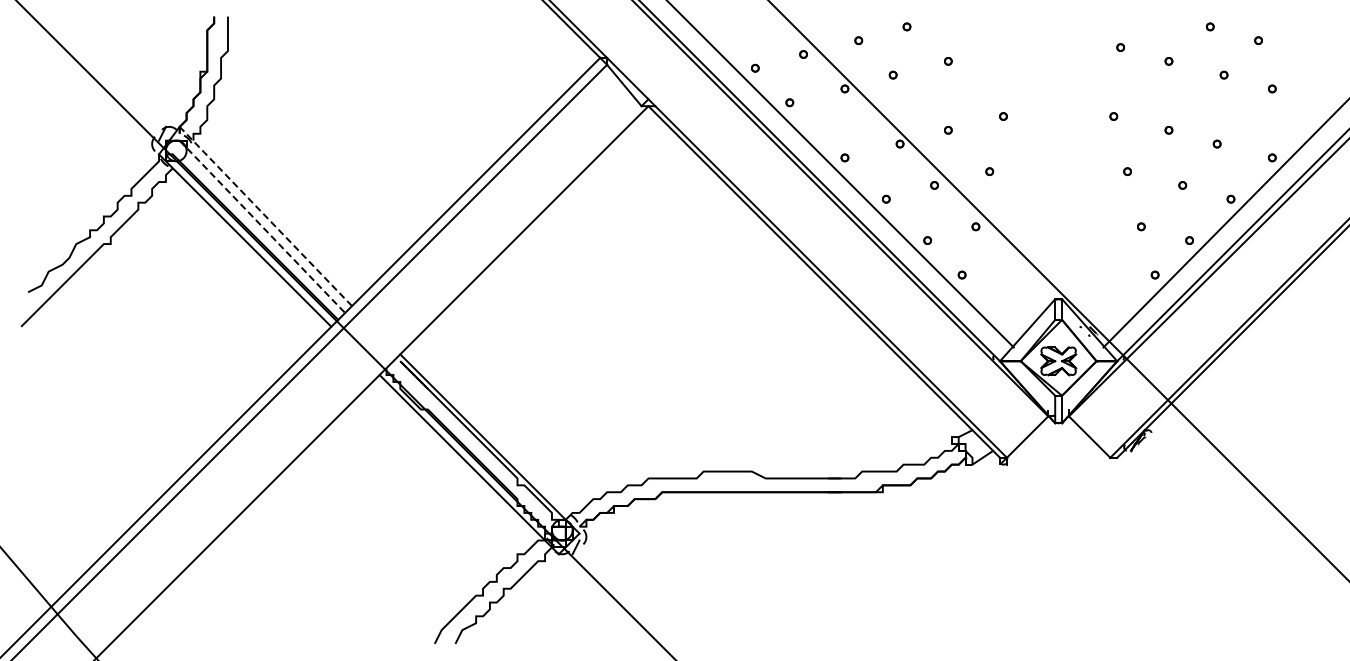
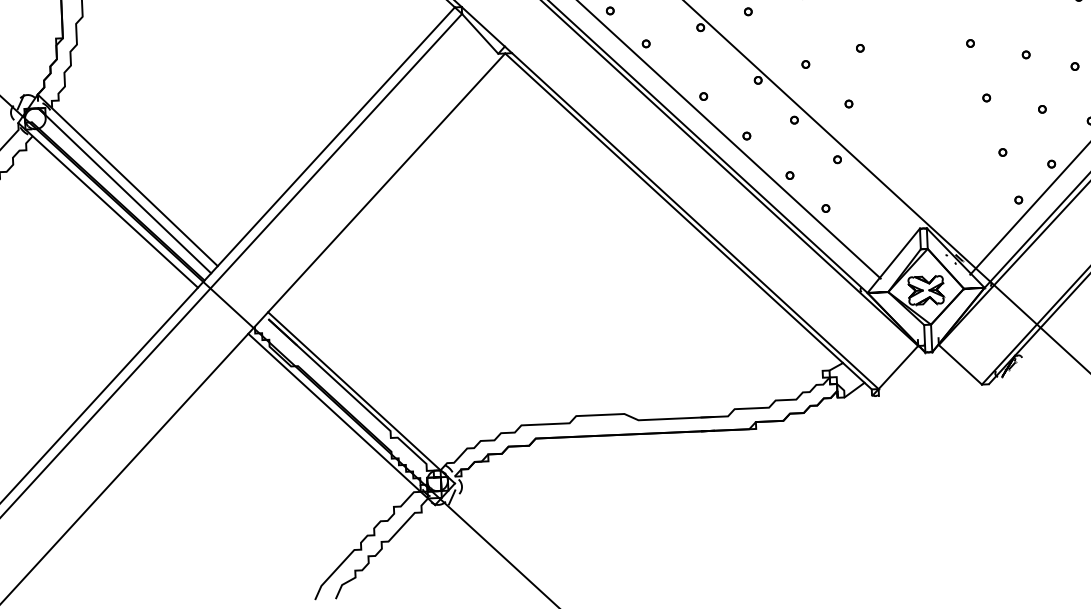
line: (265, 216) -> (127, 180), dashed -> solid
line: (262, 227) -> (124, 191), dashed -> solid

